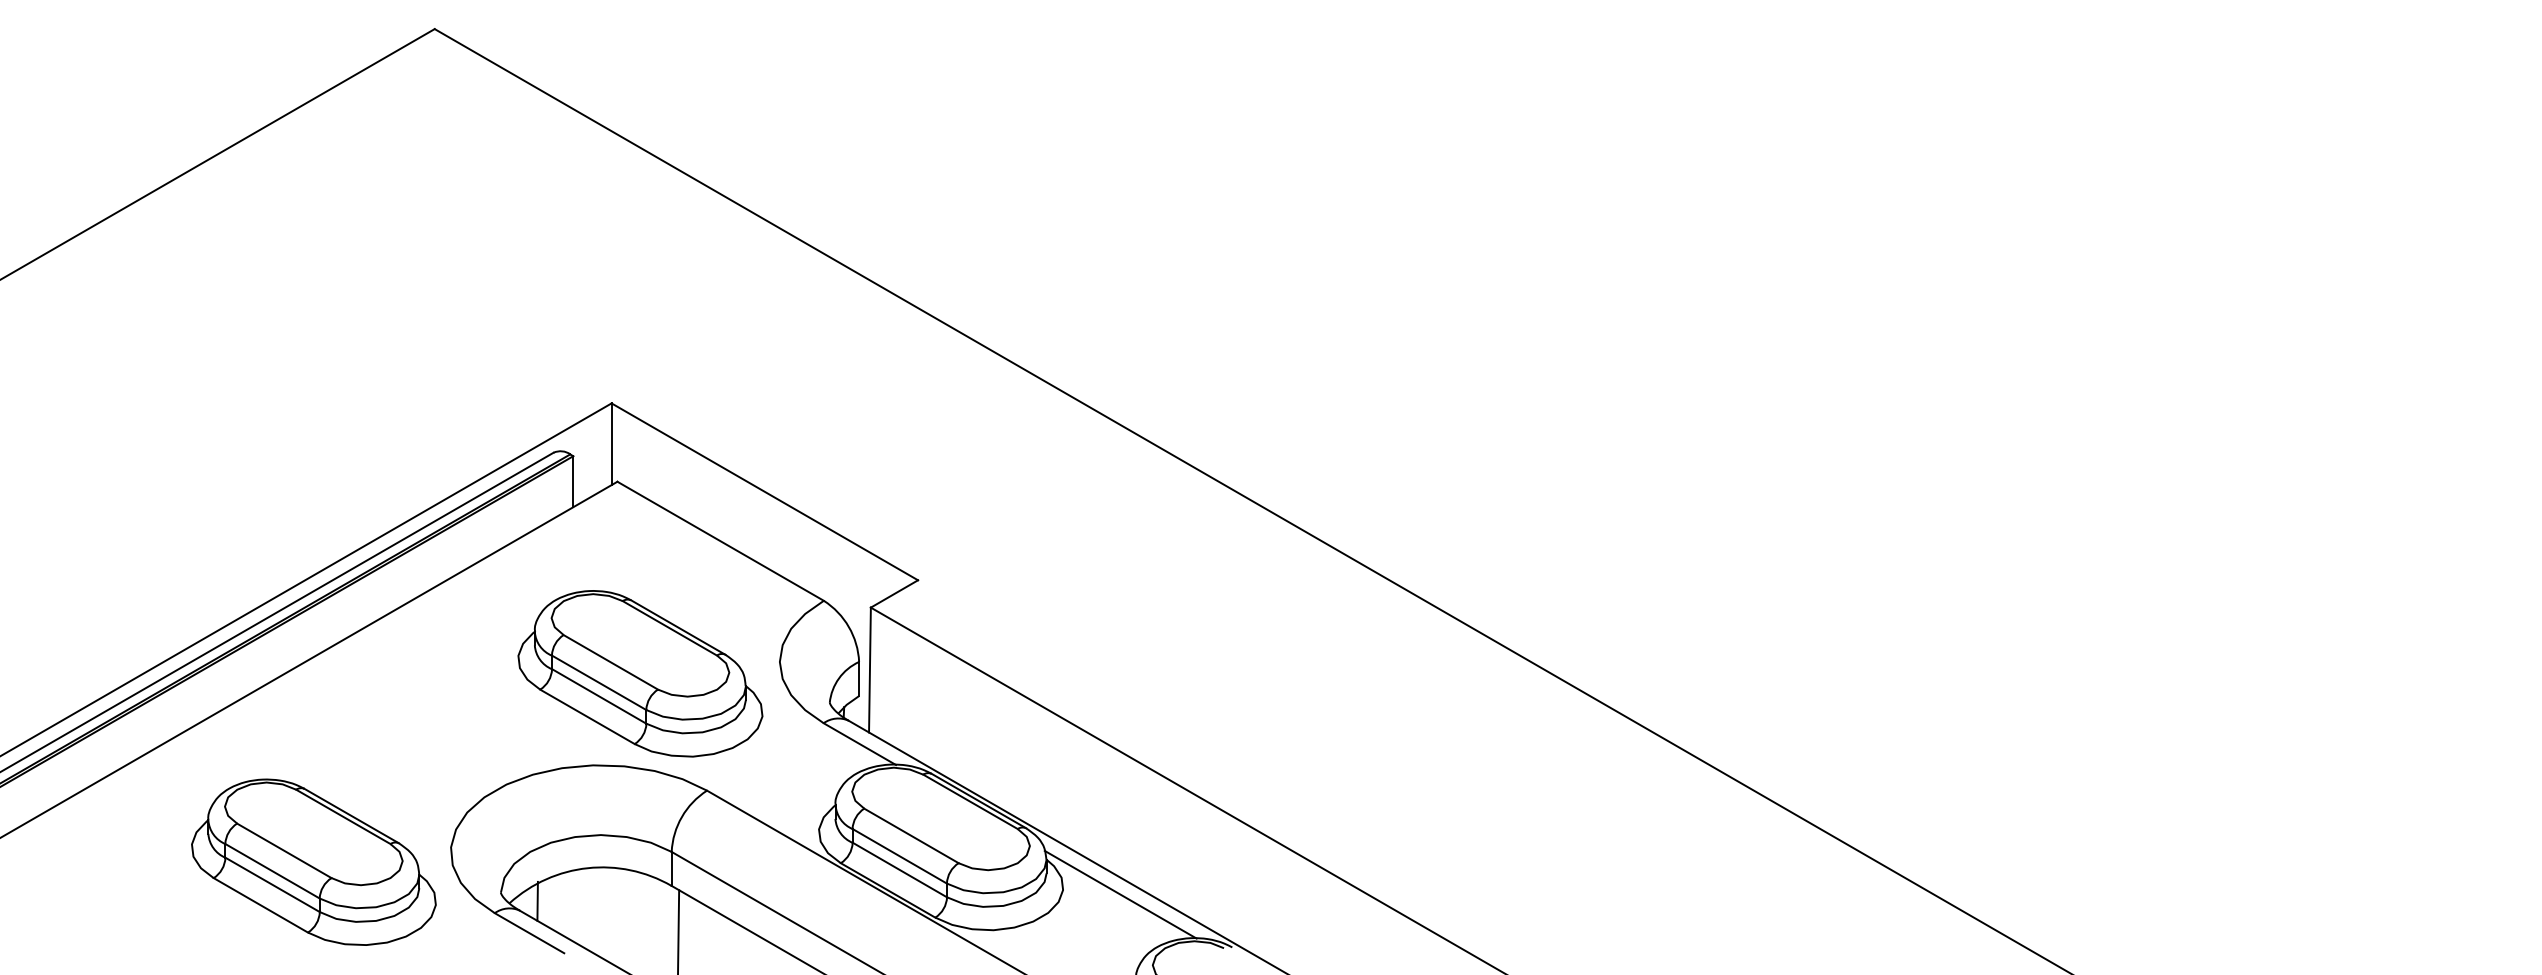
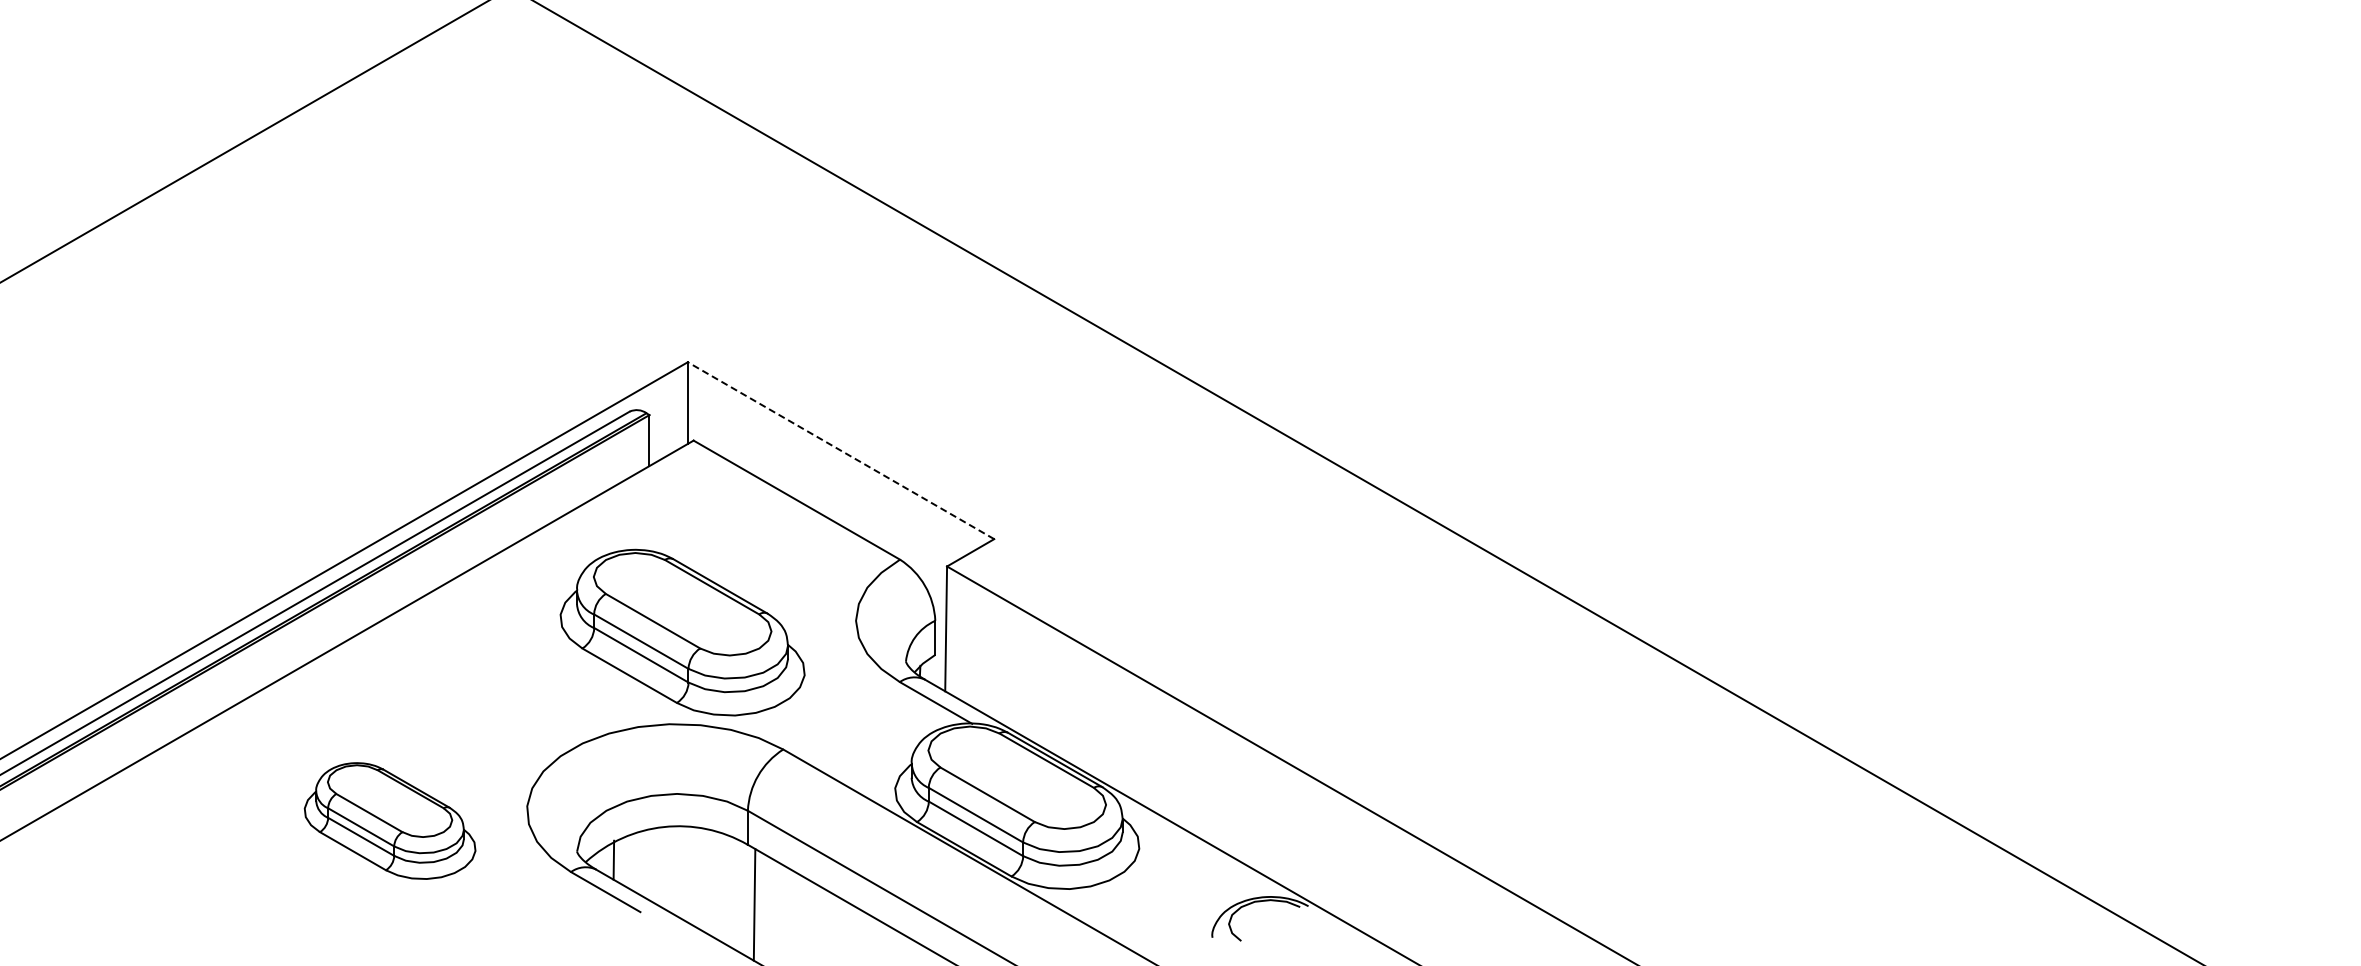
line: (764, 491) -> (840, 450), solid -> dashed
part: (640, 673) -> (682, 632), moved
part: (313, 861) -> (389, 820), size x0.7
line: (1120, 894) -> (1196, 853), removed

